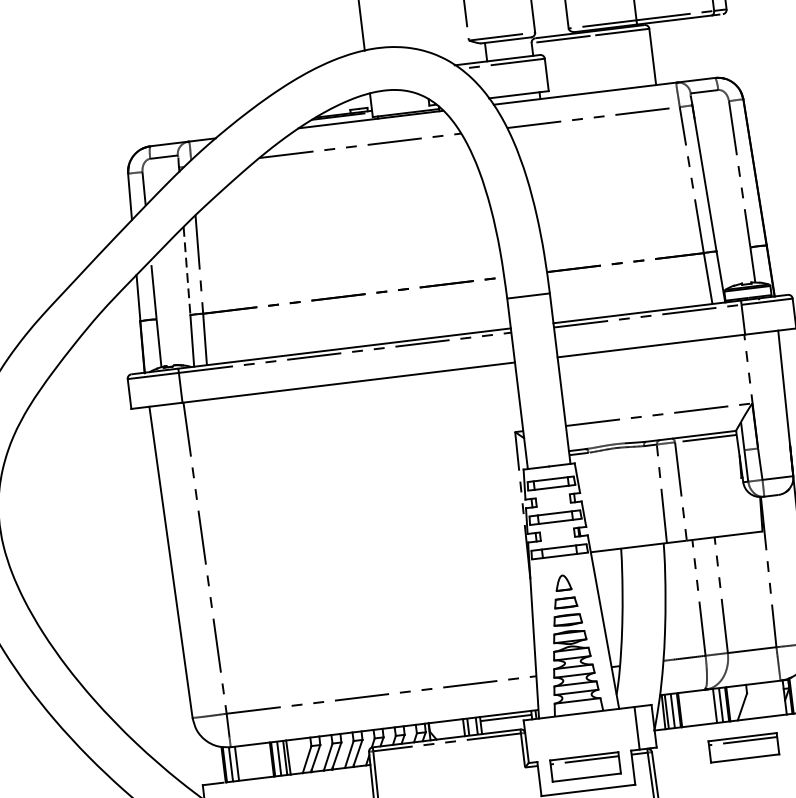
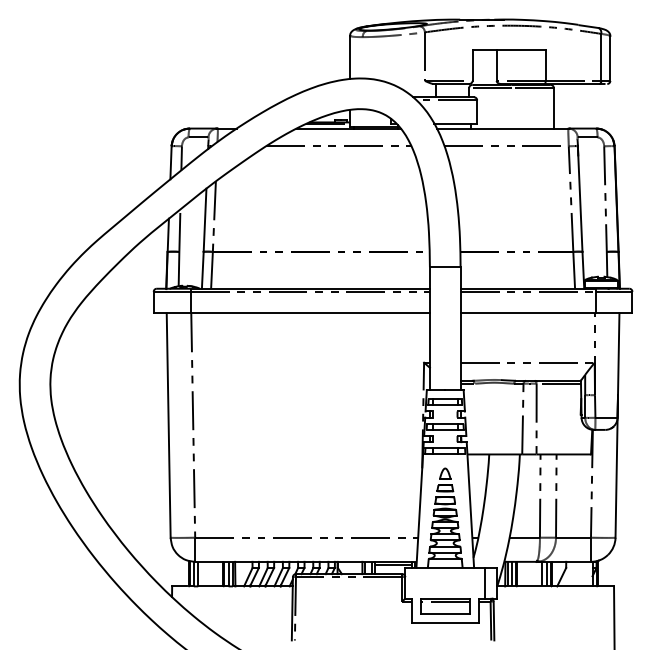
line: (187, 271) -> (205, 220), dashed -> solid
part: (744, 748) -> (559, 606), removed

